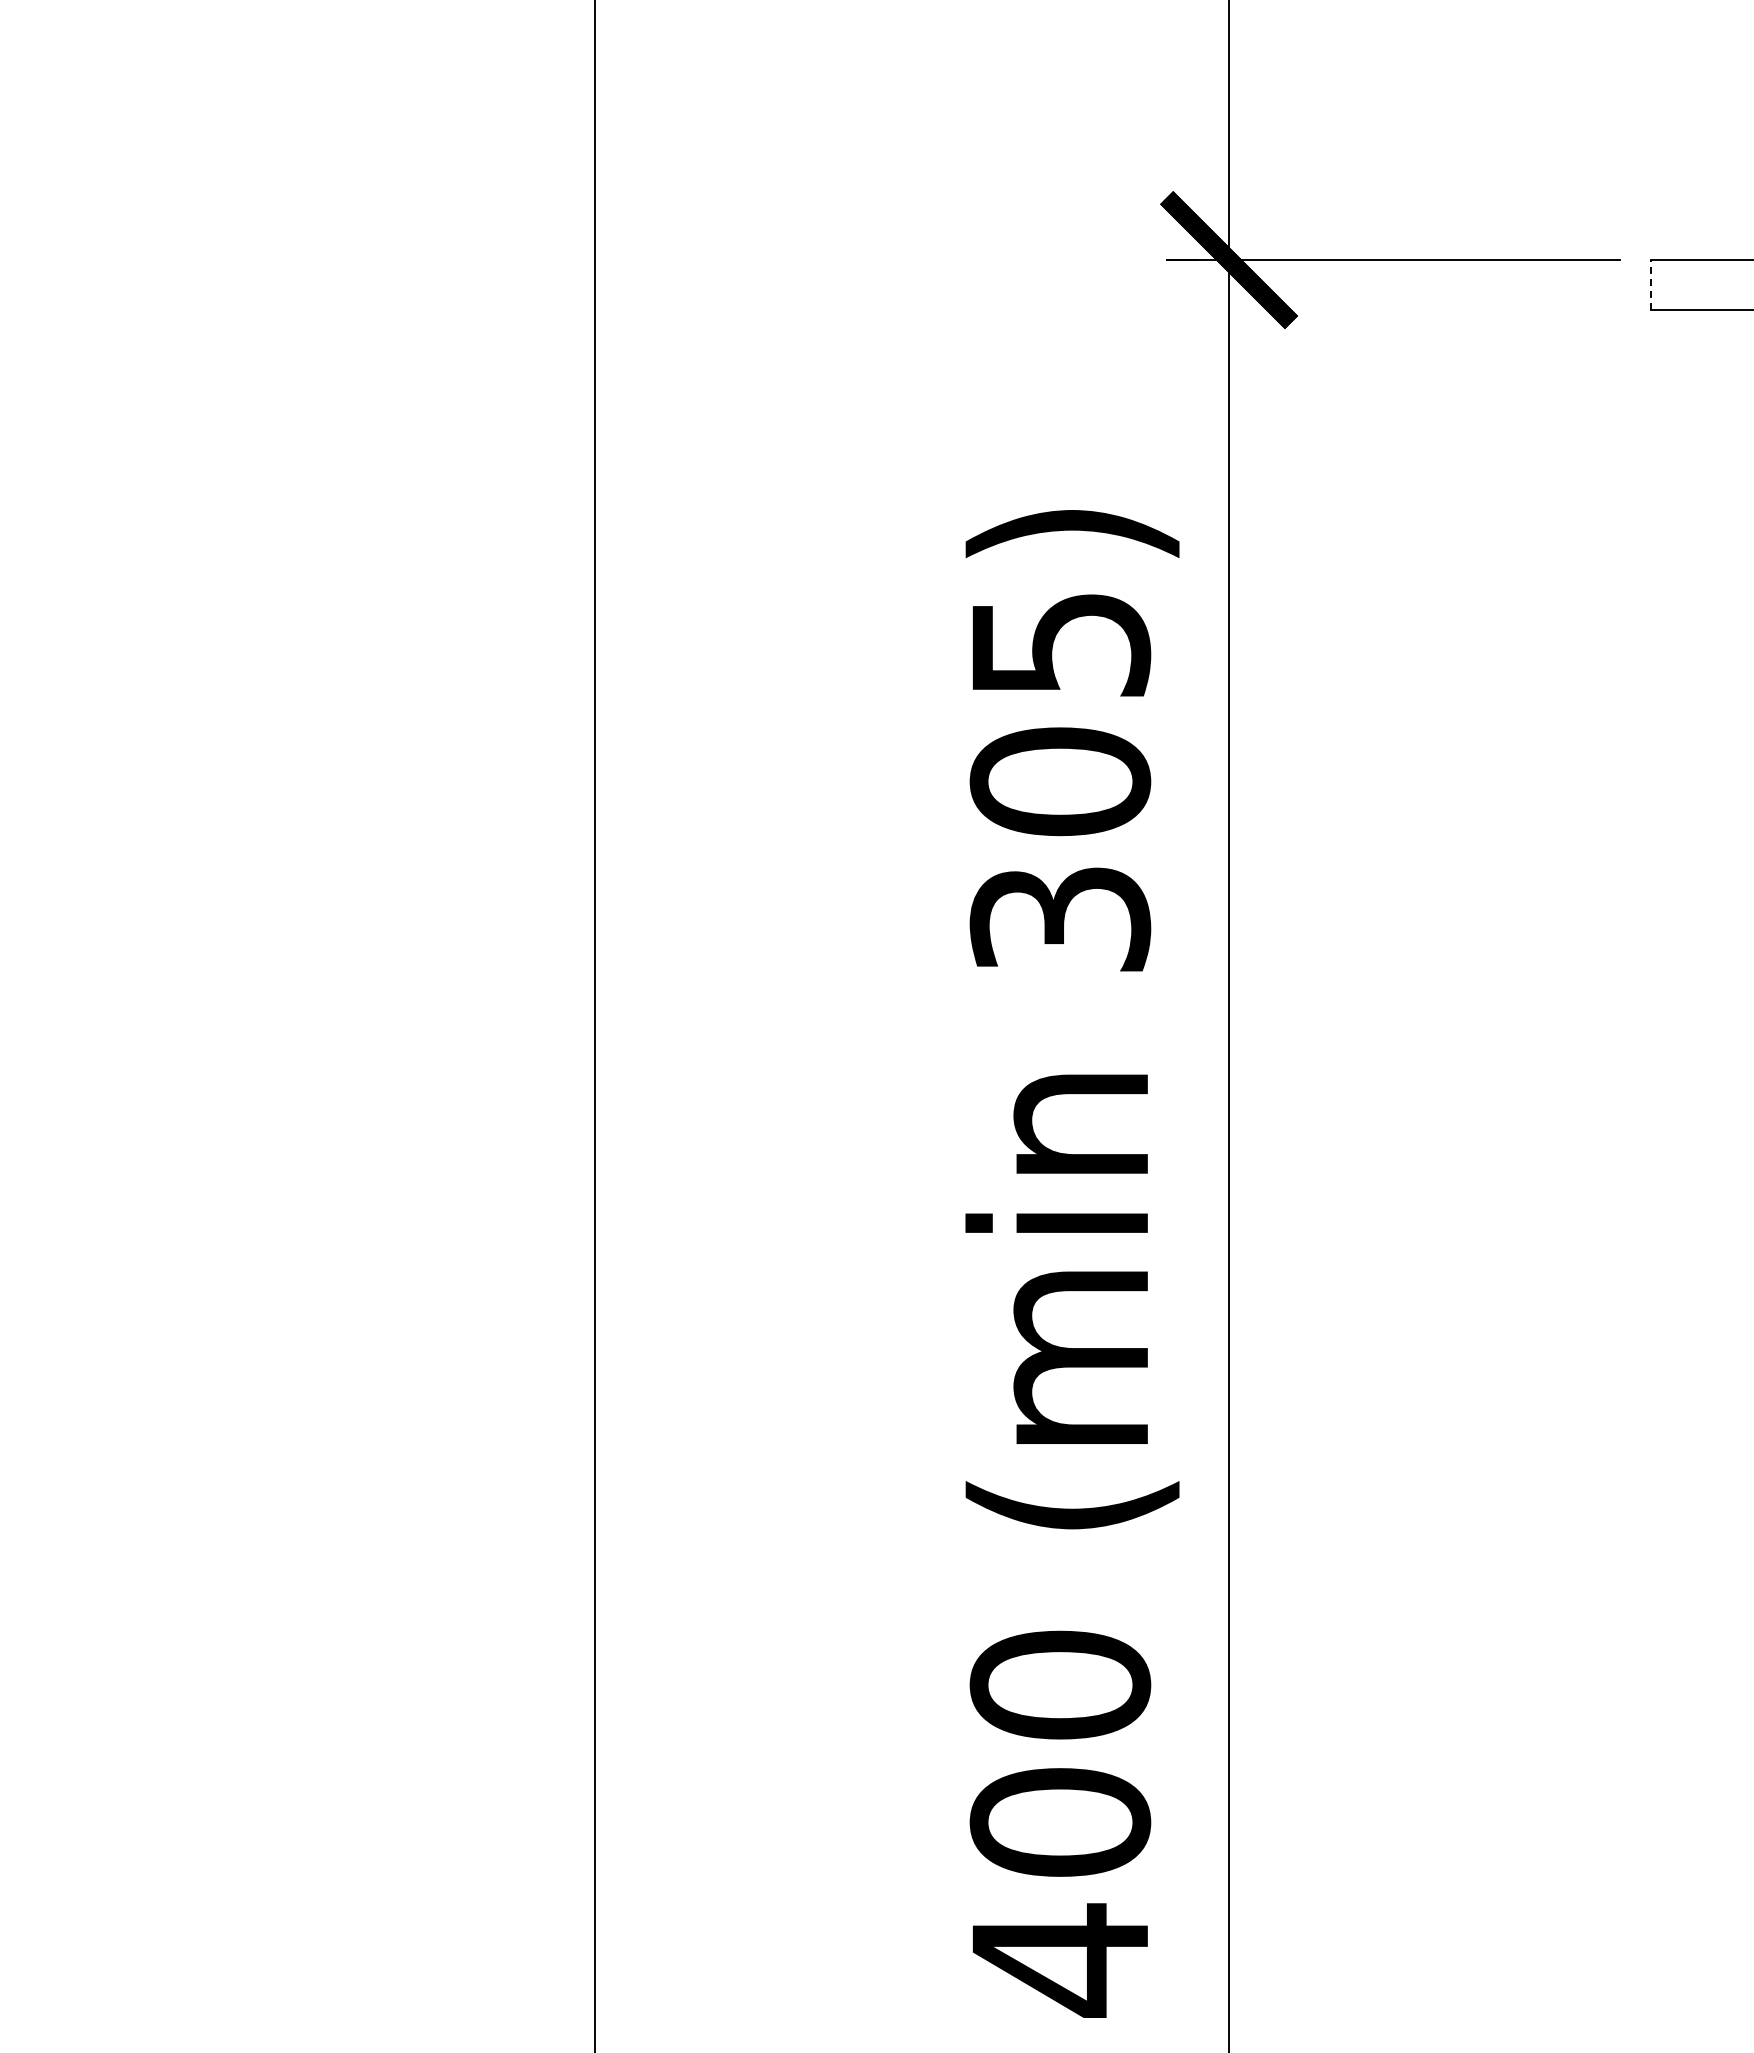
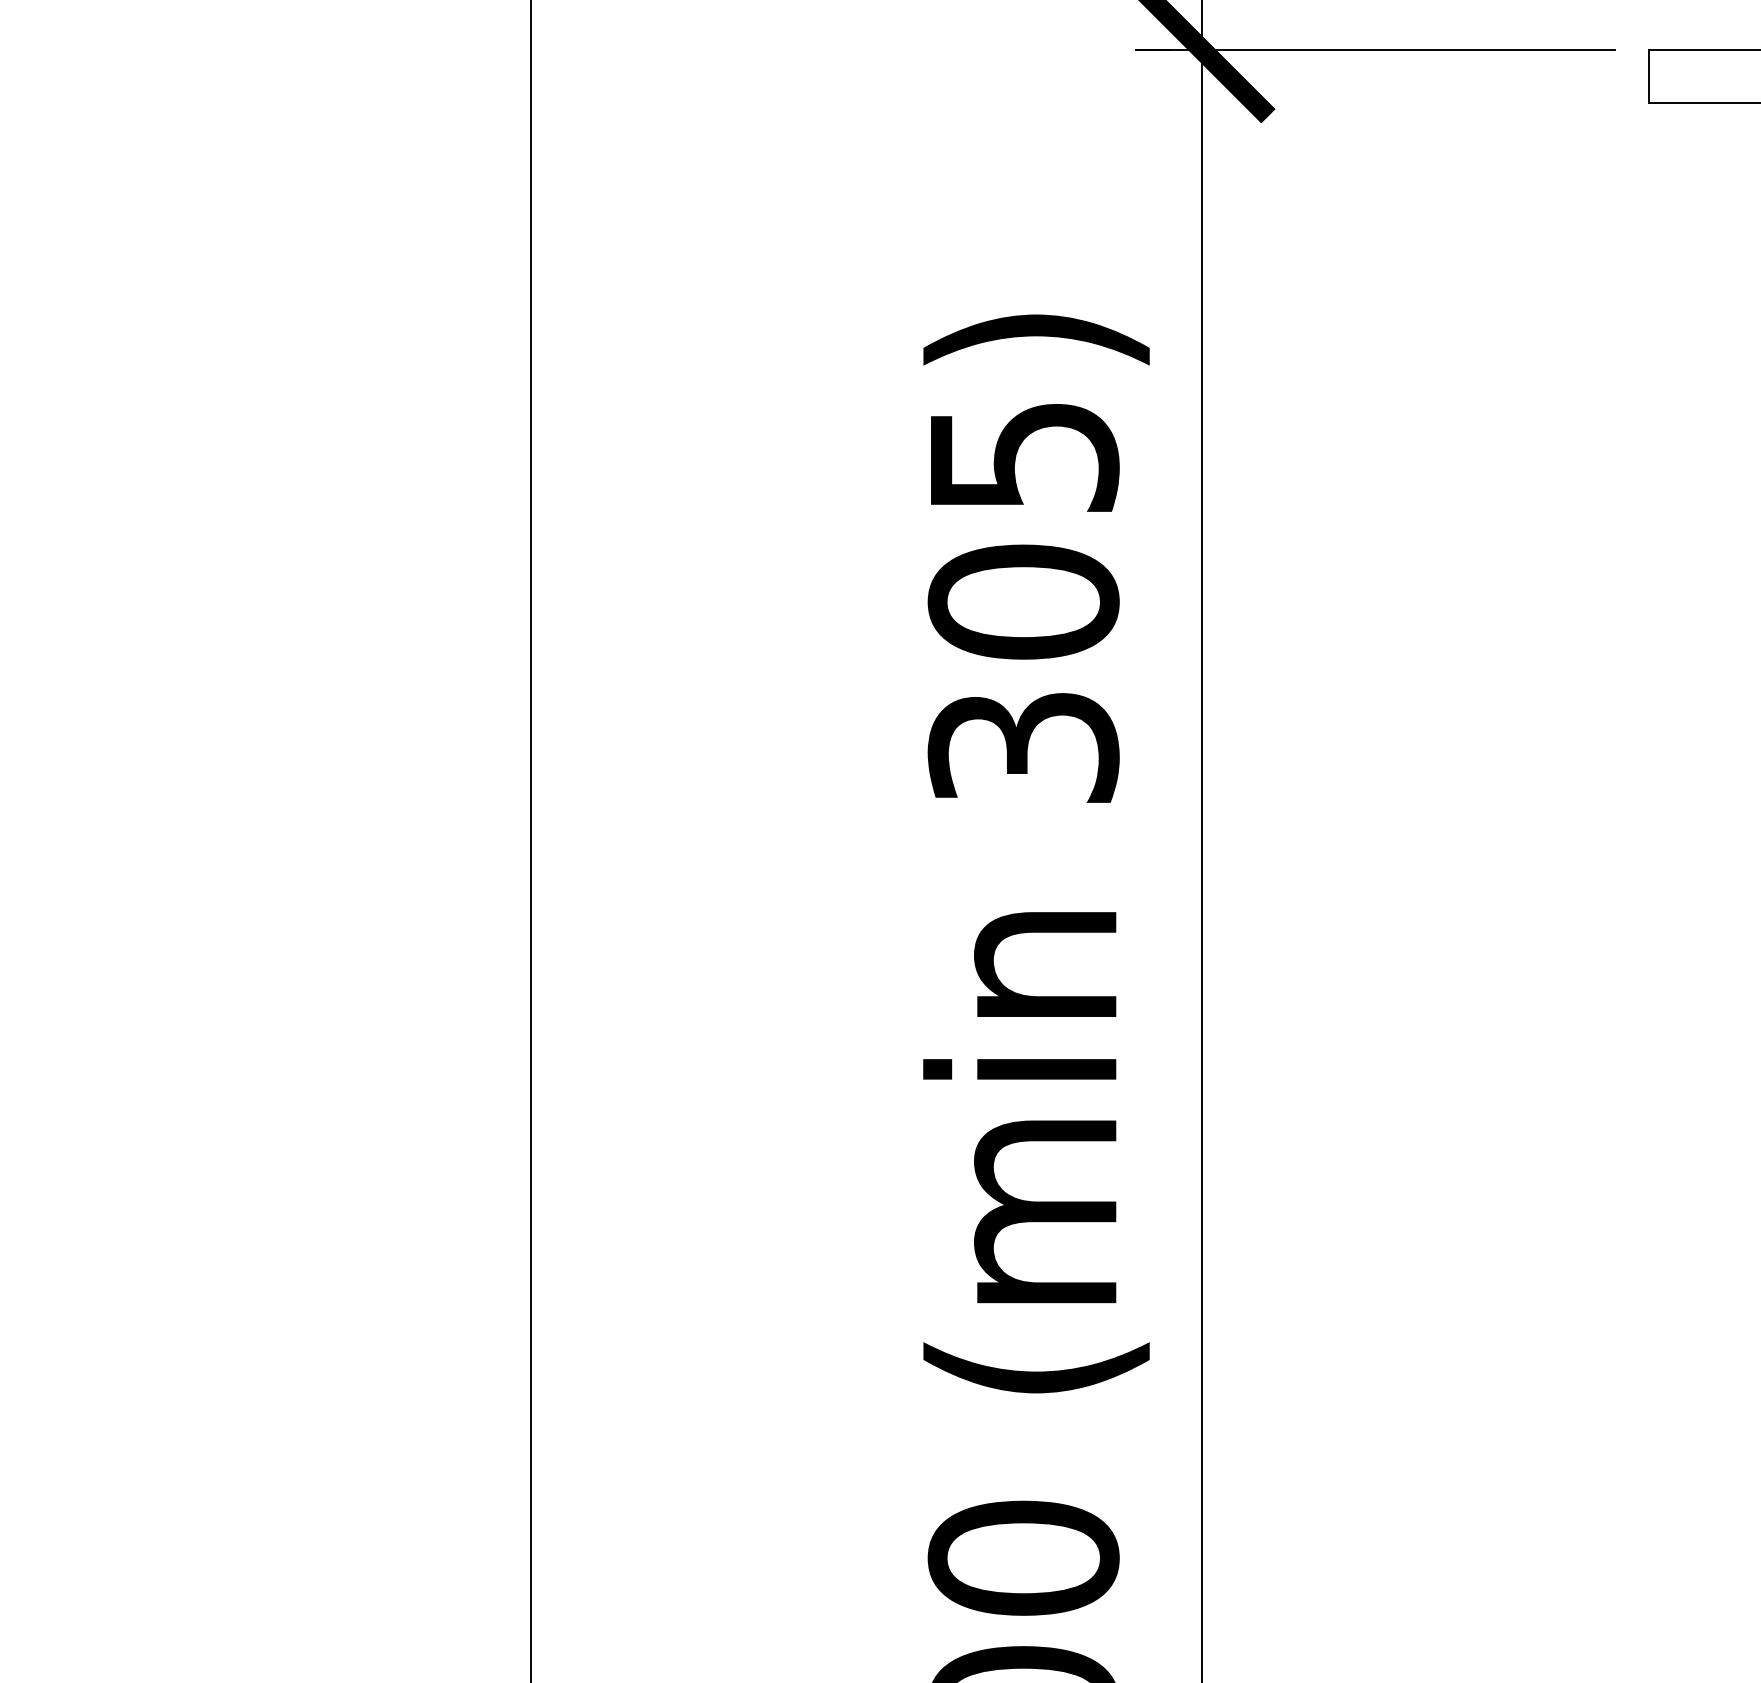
line: (1650, 285) -> (1648, 76), dashed -> solid

